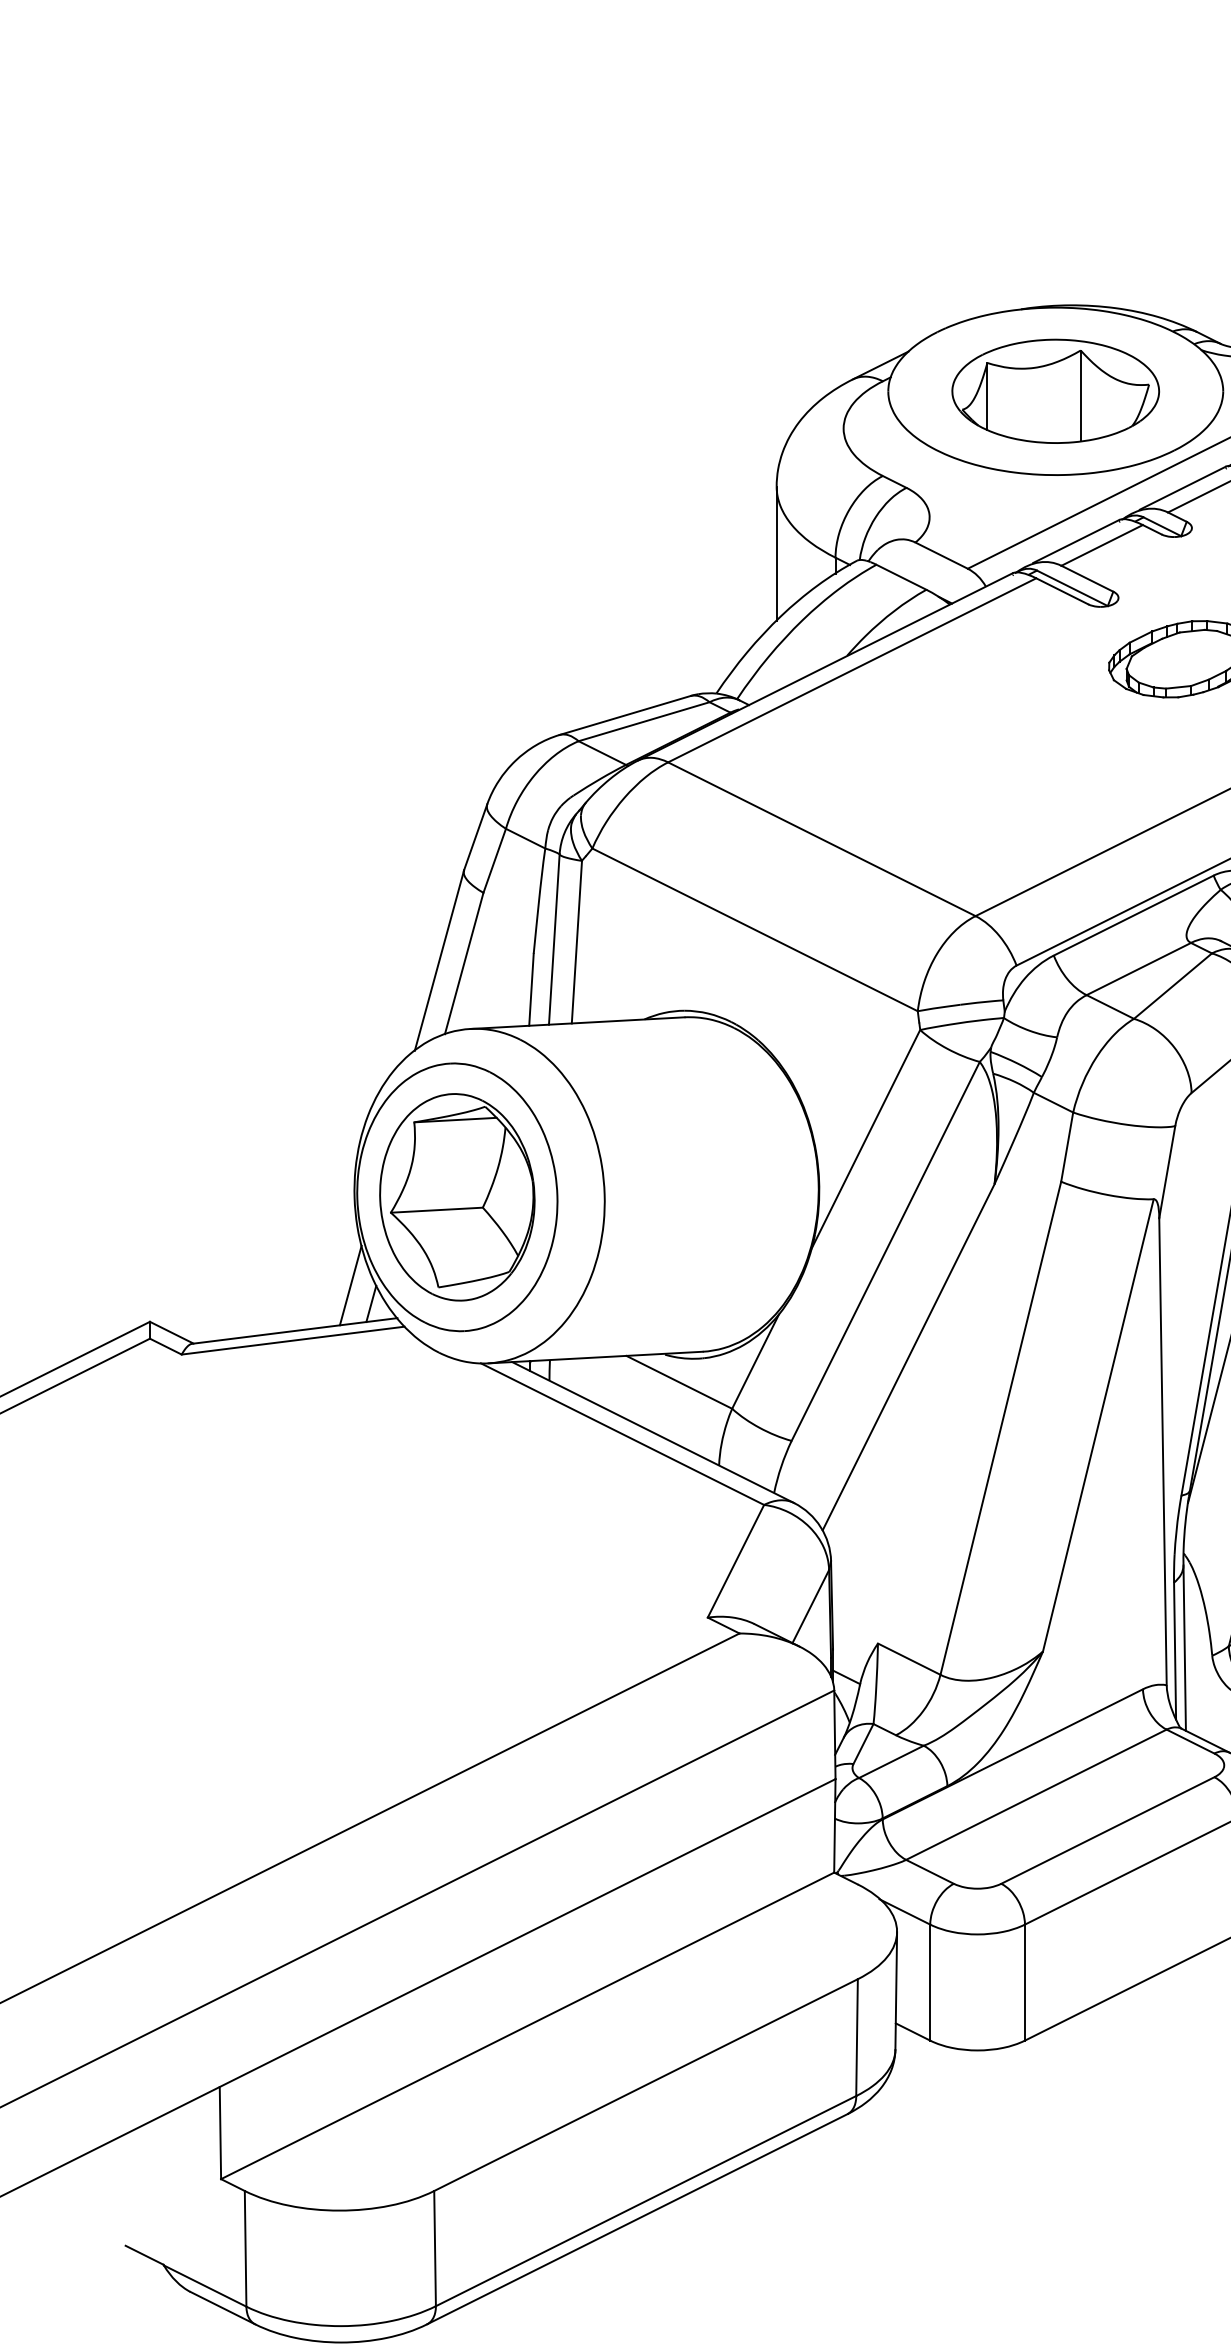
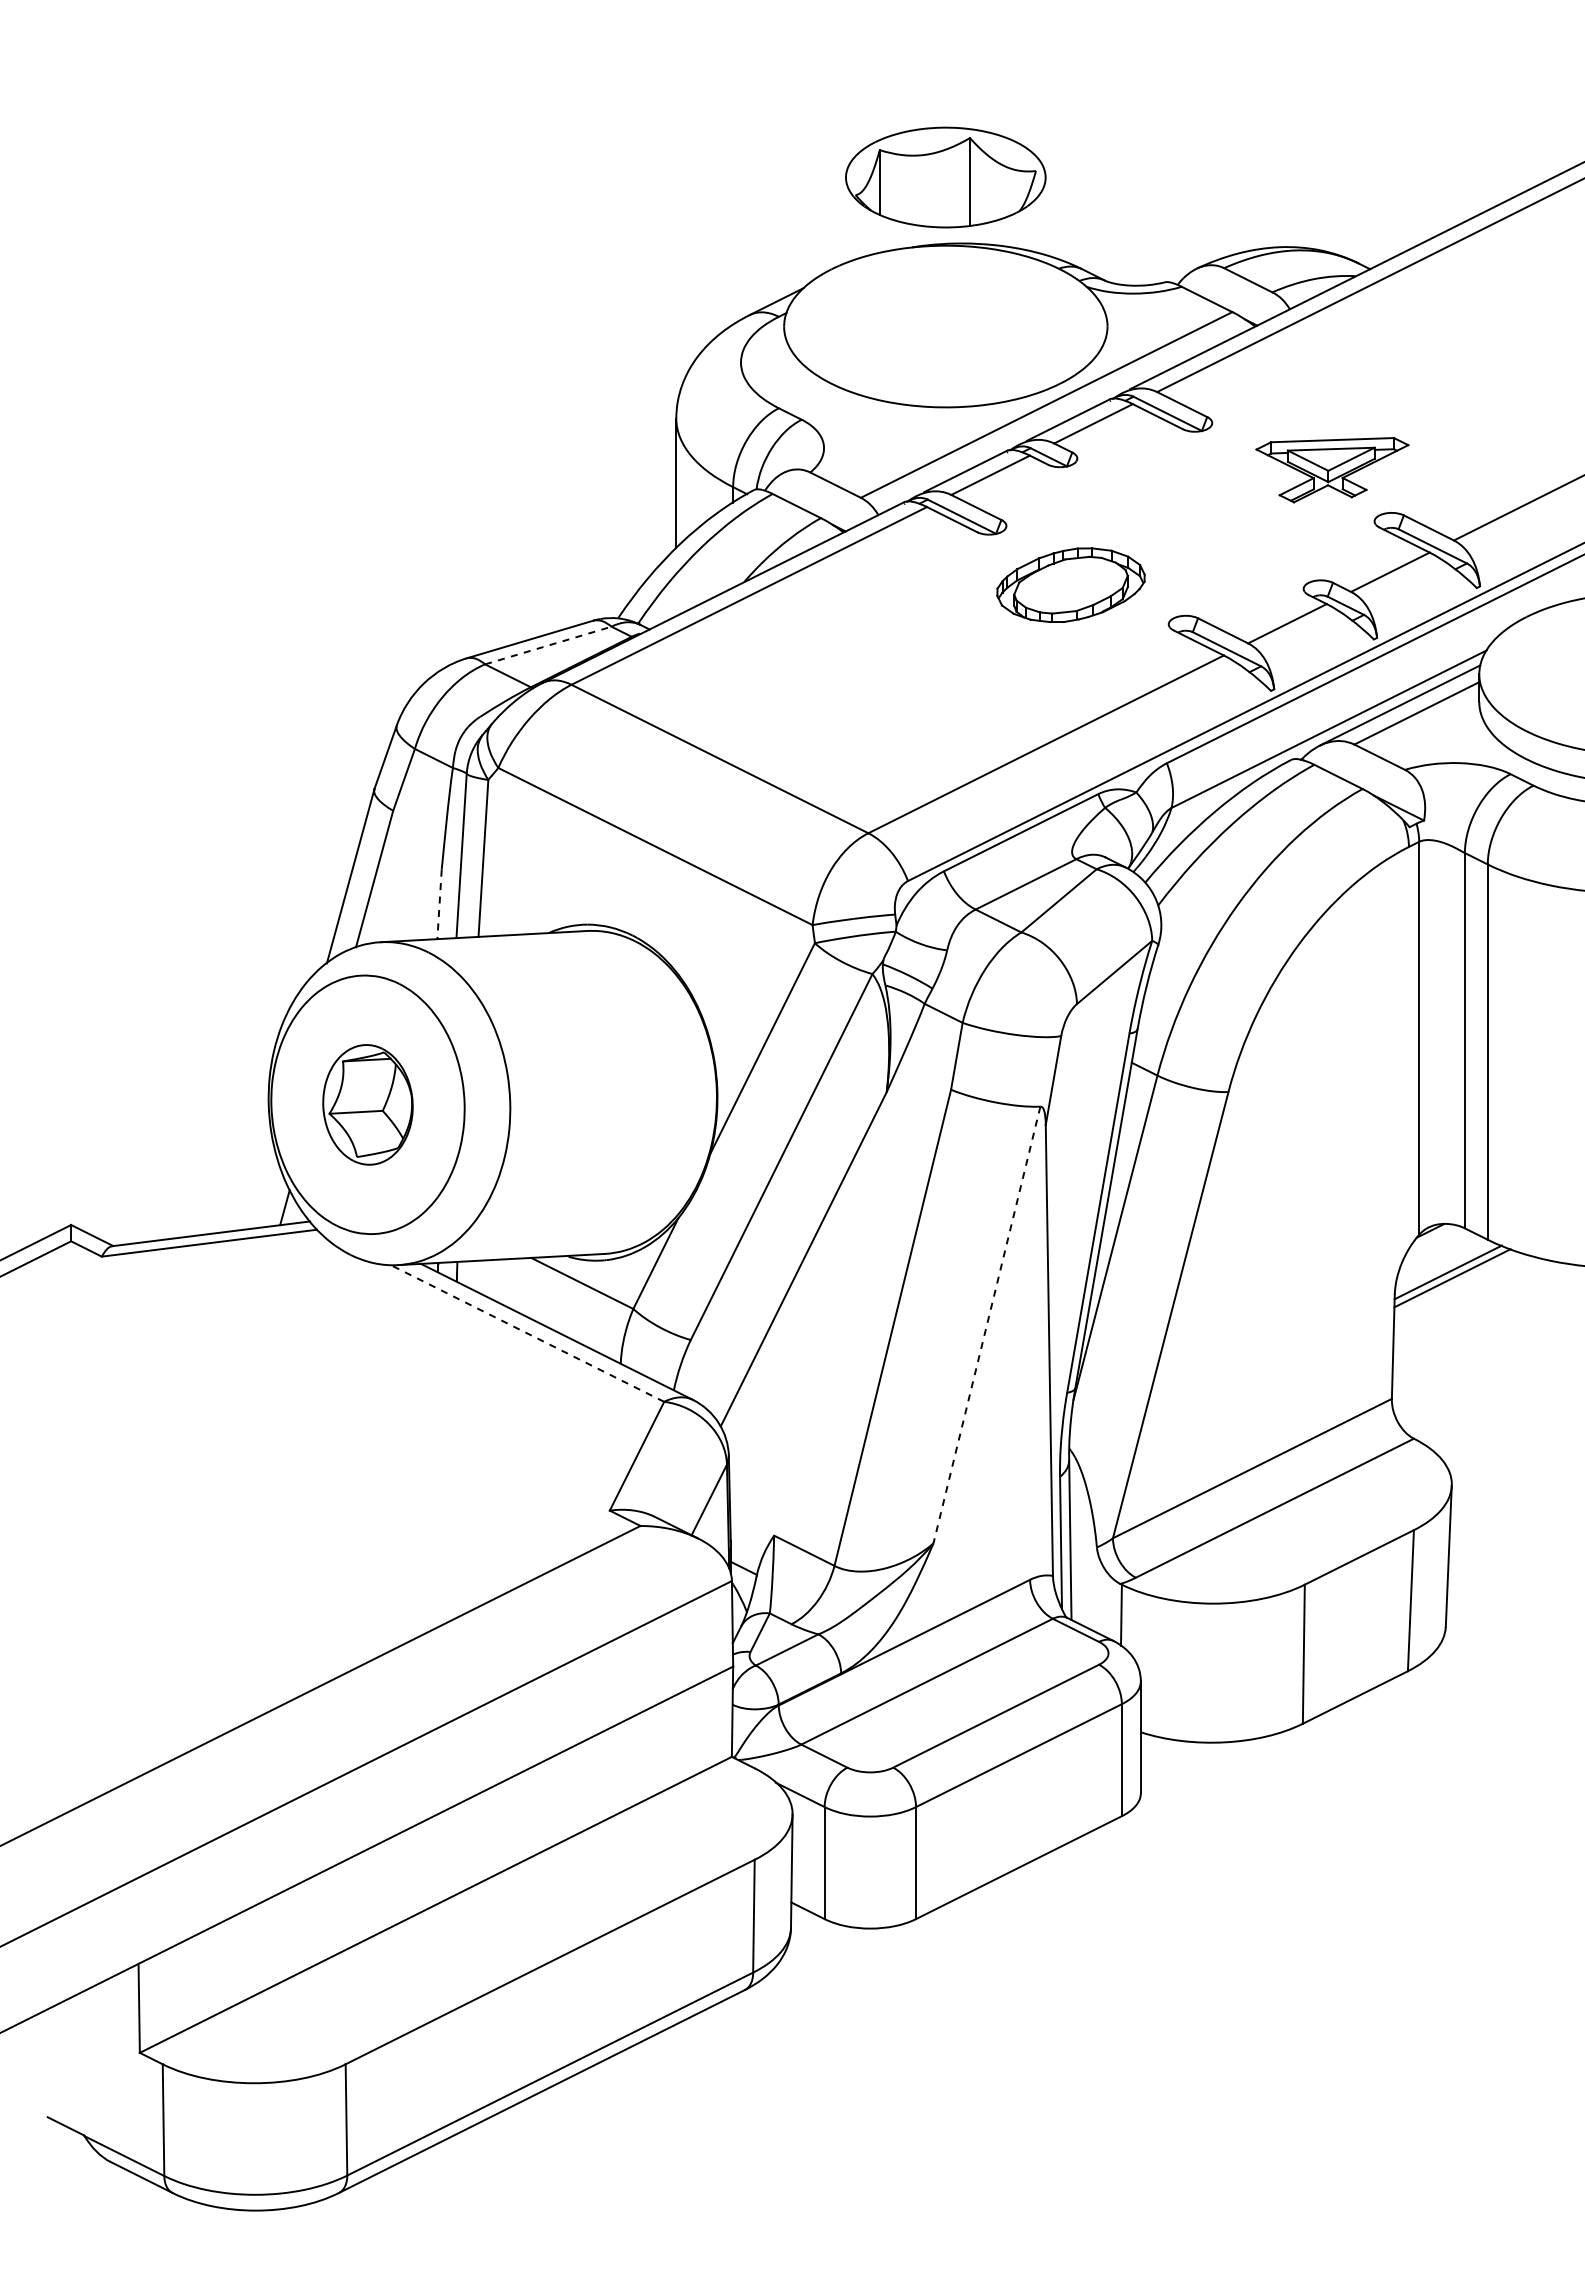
part: (1055, 391) -> (945, 177), moved
line: (644, 721) -> (548, 645), solid -> dashed
line: (531, 989) -> (439, 904), solid -> dashed
part: (456, 1197) -> (367, 1104), size x0.6
line: (350, 1285) -> (264, 1189), removed
line: (1097, 1425) -> (986, 1325), solid -> dashed
line: (622, 1434) -> (527, 1333), solid -> dashed

